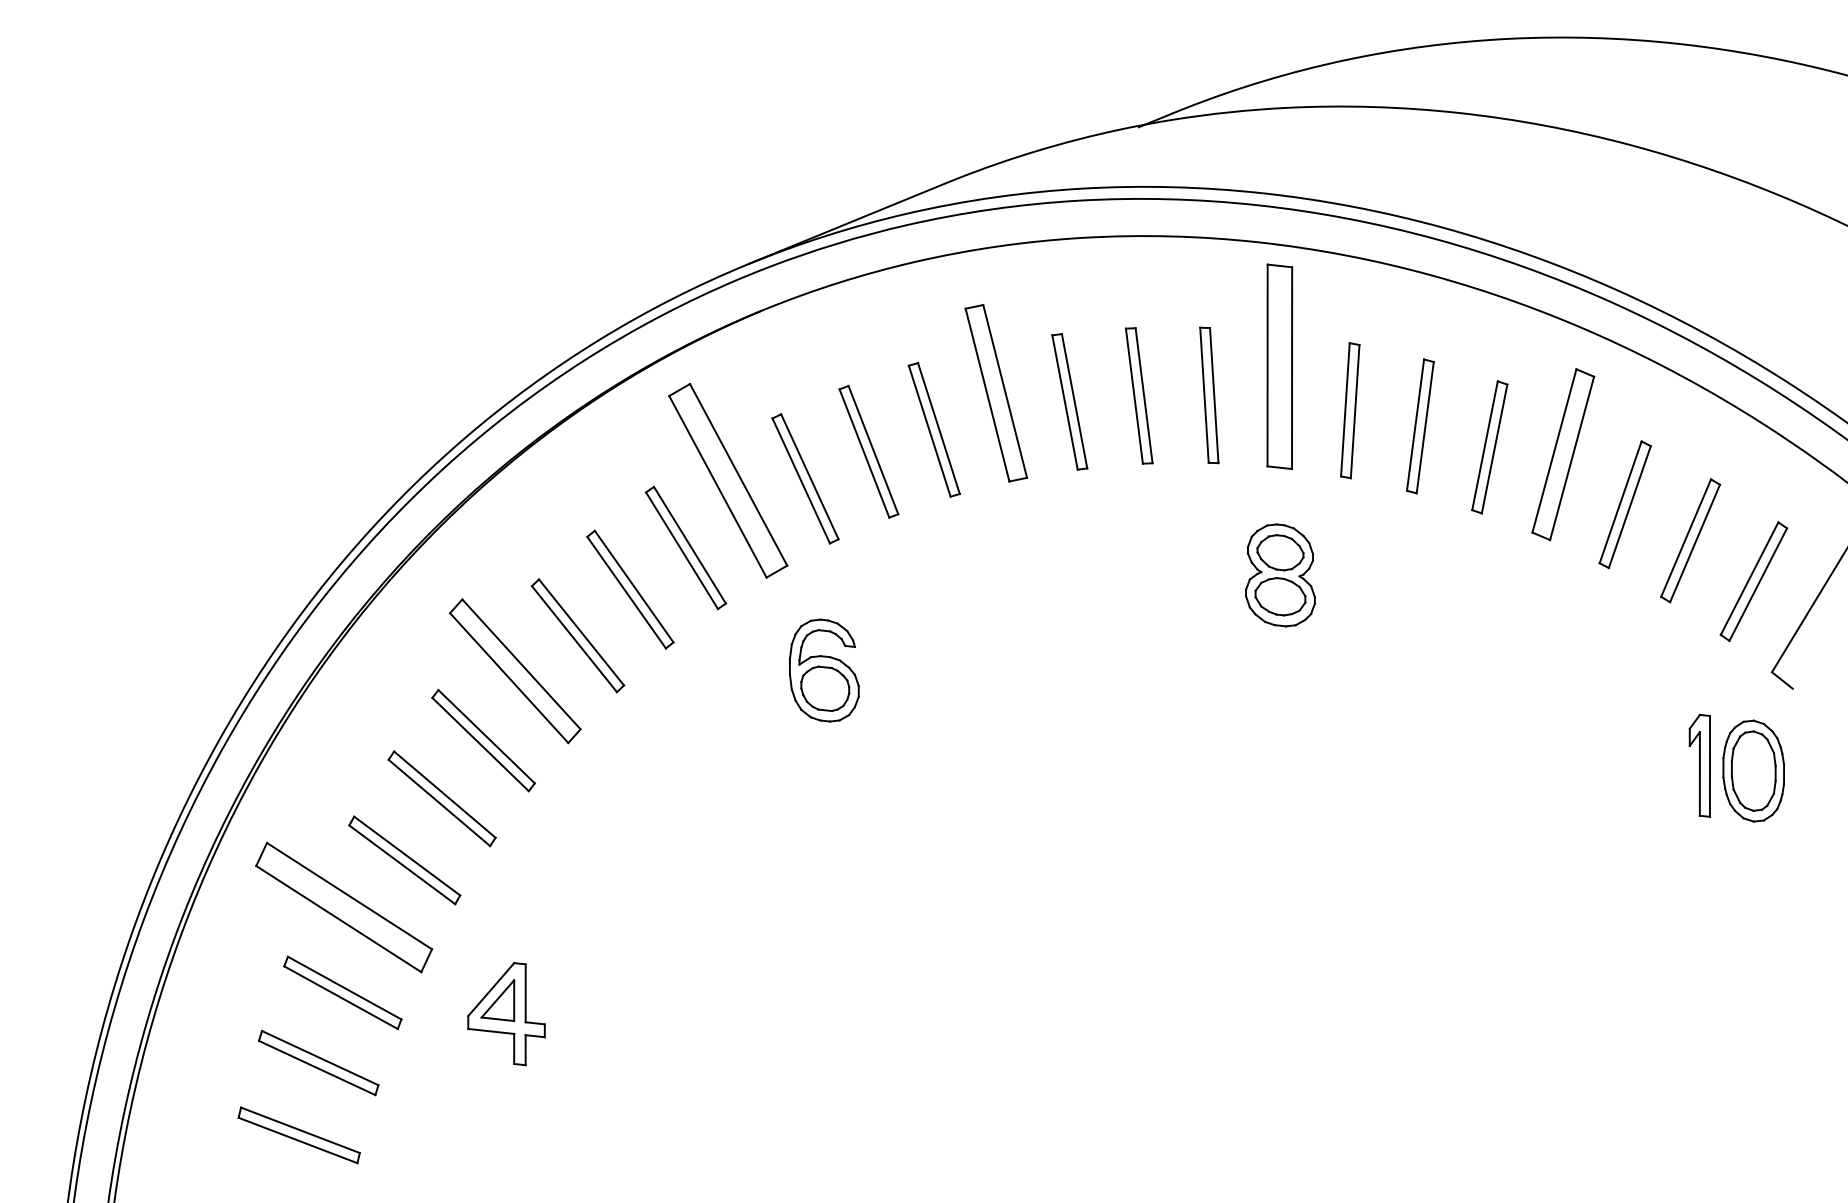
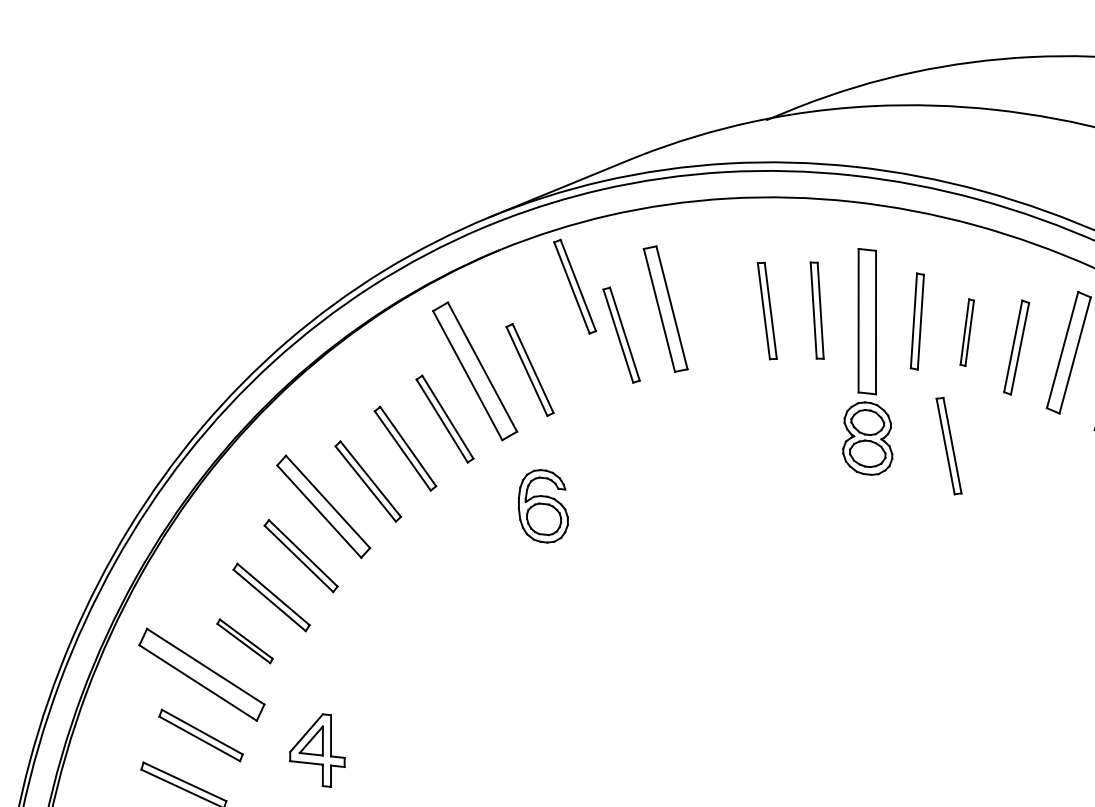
part: (1279, 366) -> (867, 321), moved
part: (1069, 401) -> (948, 445), moved
part: (1420, 426) -> (967, 332), size x0.7
part: (868, 451) -> (574, 286), moved
part: (404, 860) -> (244, 641), size x0.7

